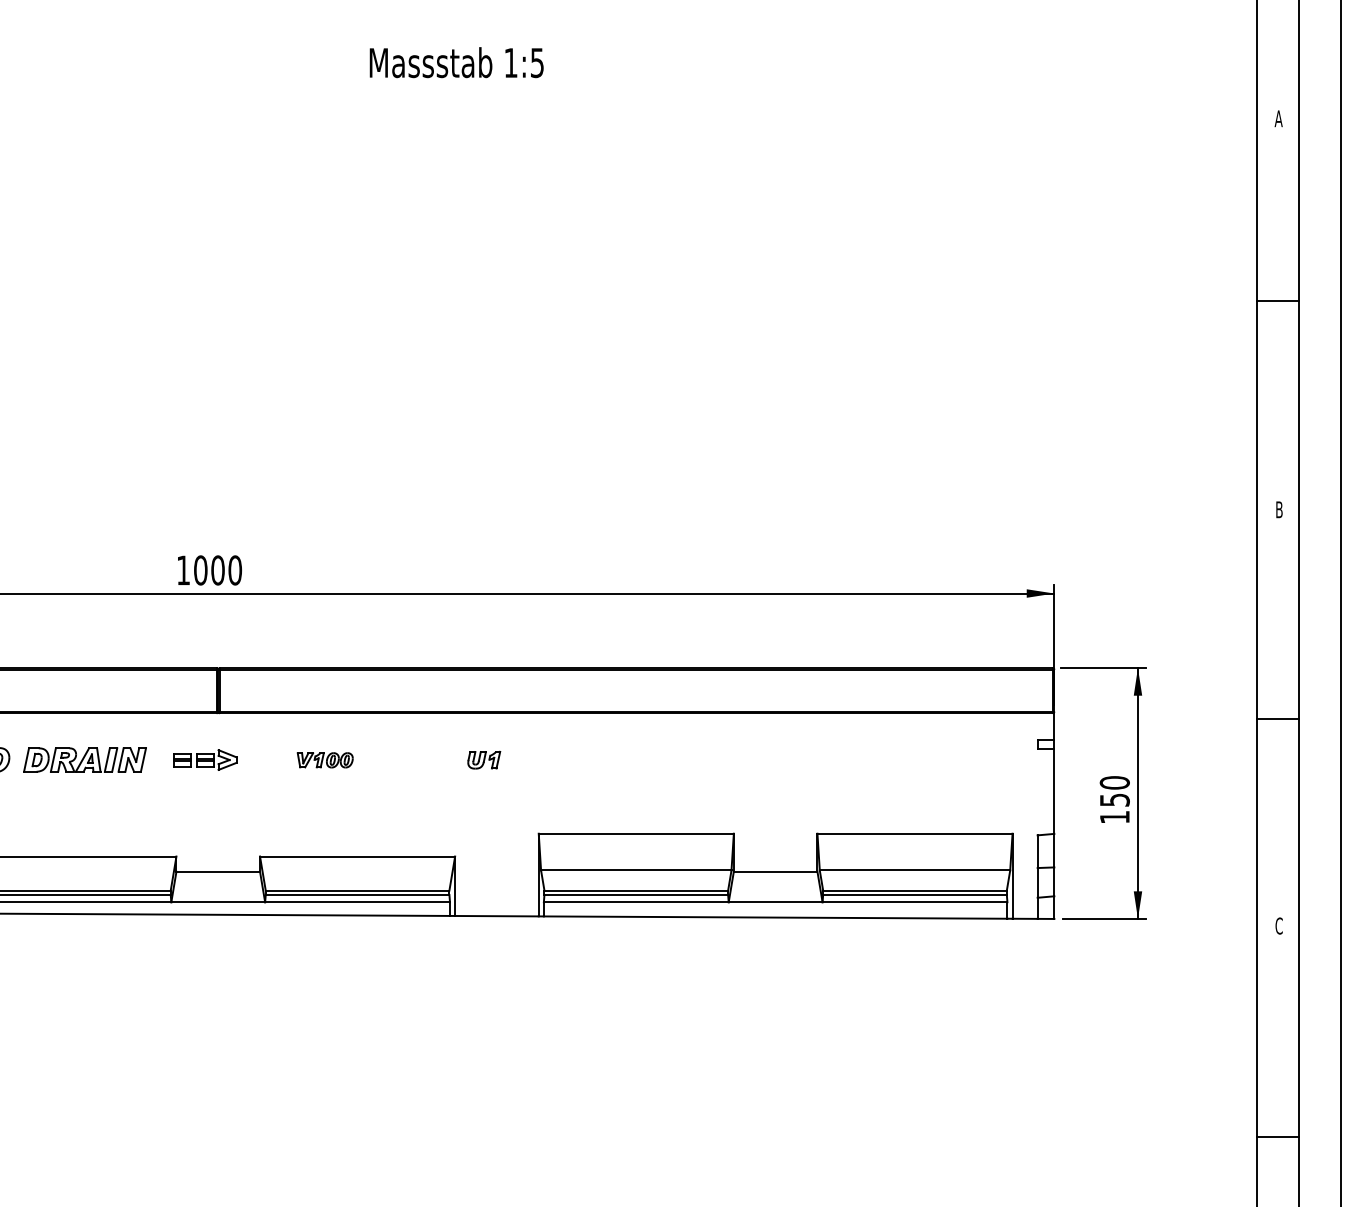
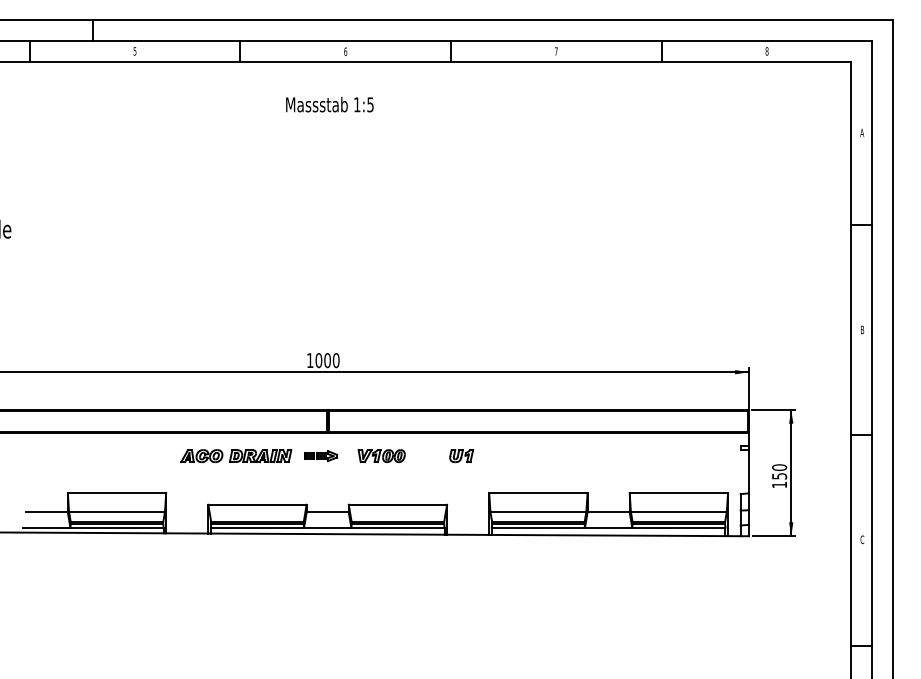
text: (455, 62) -> (329, 104), moved
part: (324, 760) -> (381, 456), size x1.67
part: (483, 760) -> (461, 456), size x1.43

